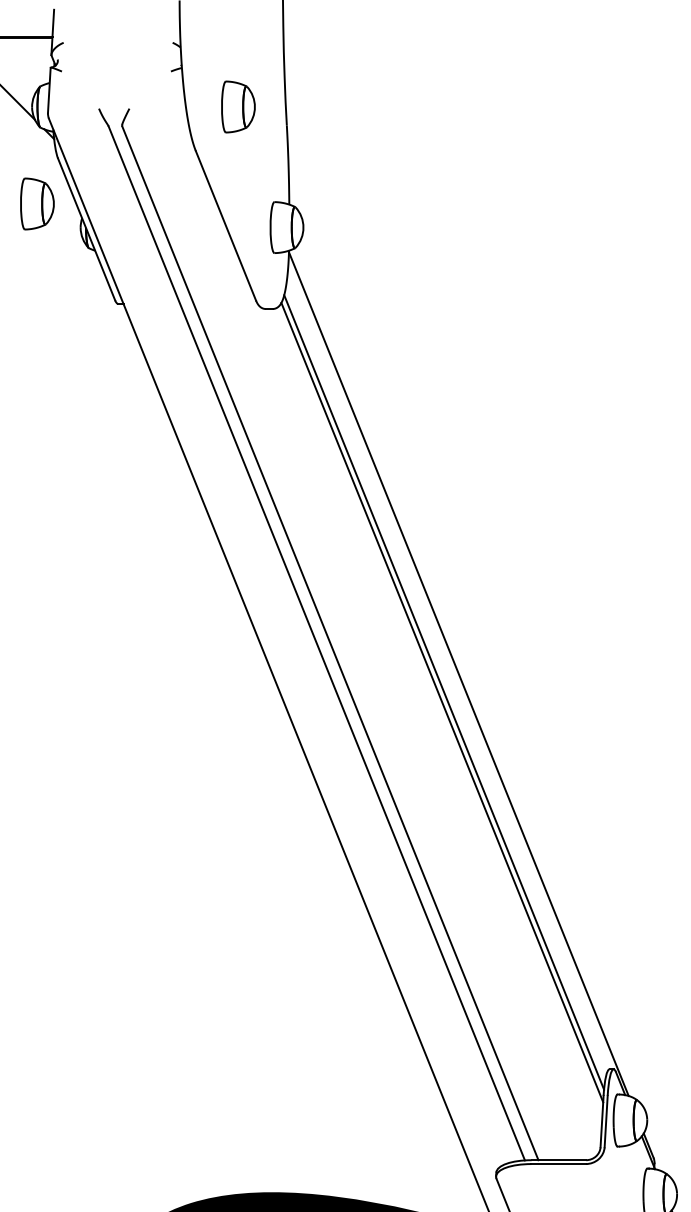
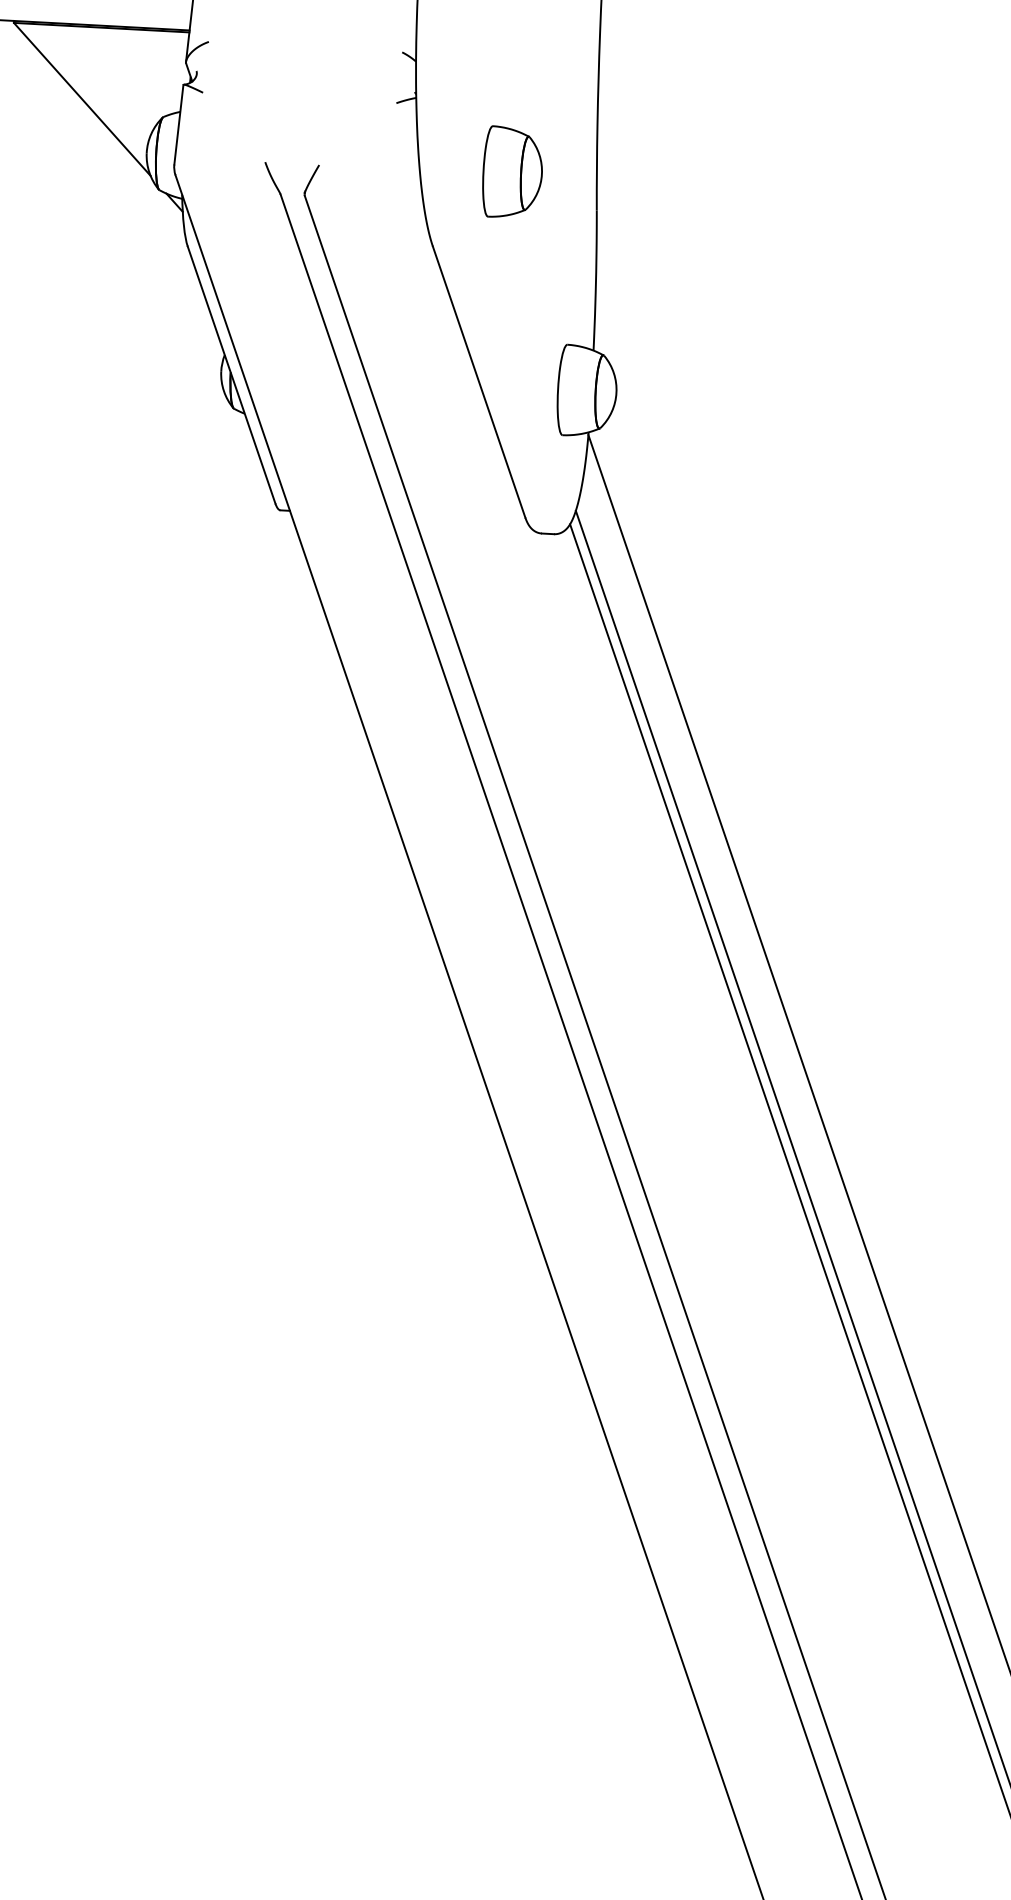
part: (37, 203) -> (147, 324), removed

